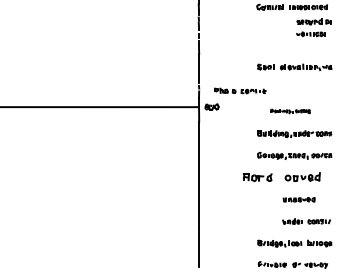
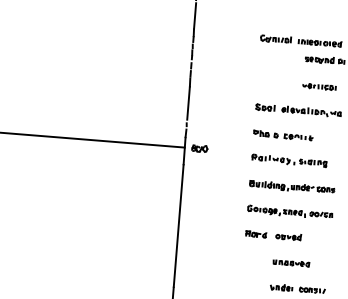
part: (310, 34) -> (318, 87), moved
part: (240, 90) -> (283, 135), moved
part: (290, 111) -> (289, 161), size x1.67
part: (281, 176) -> (273, 234), size x0.62

